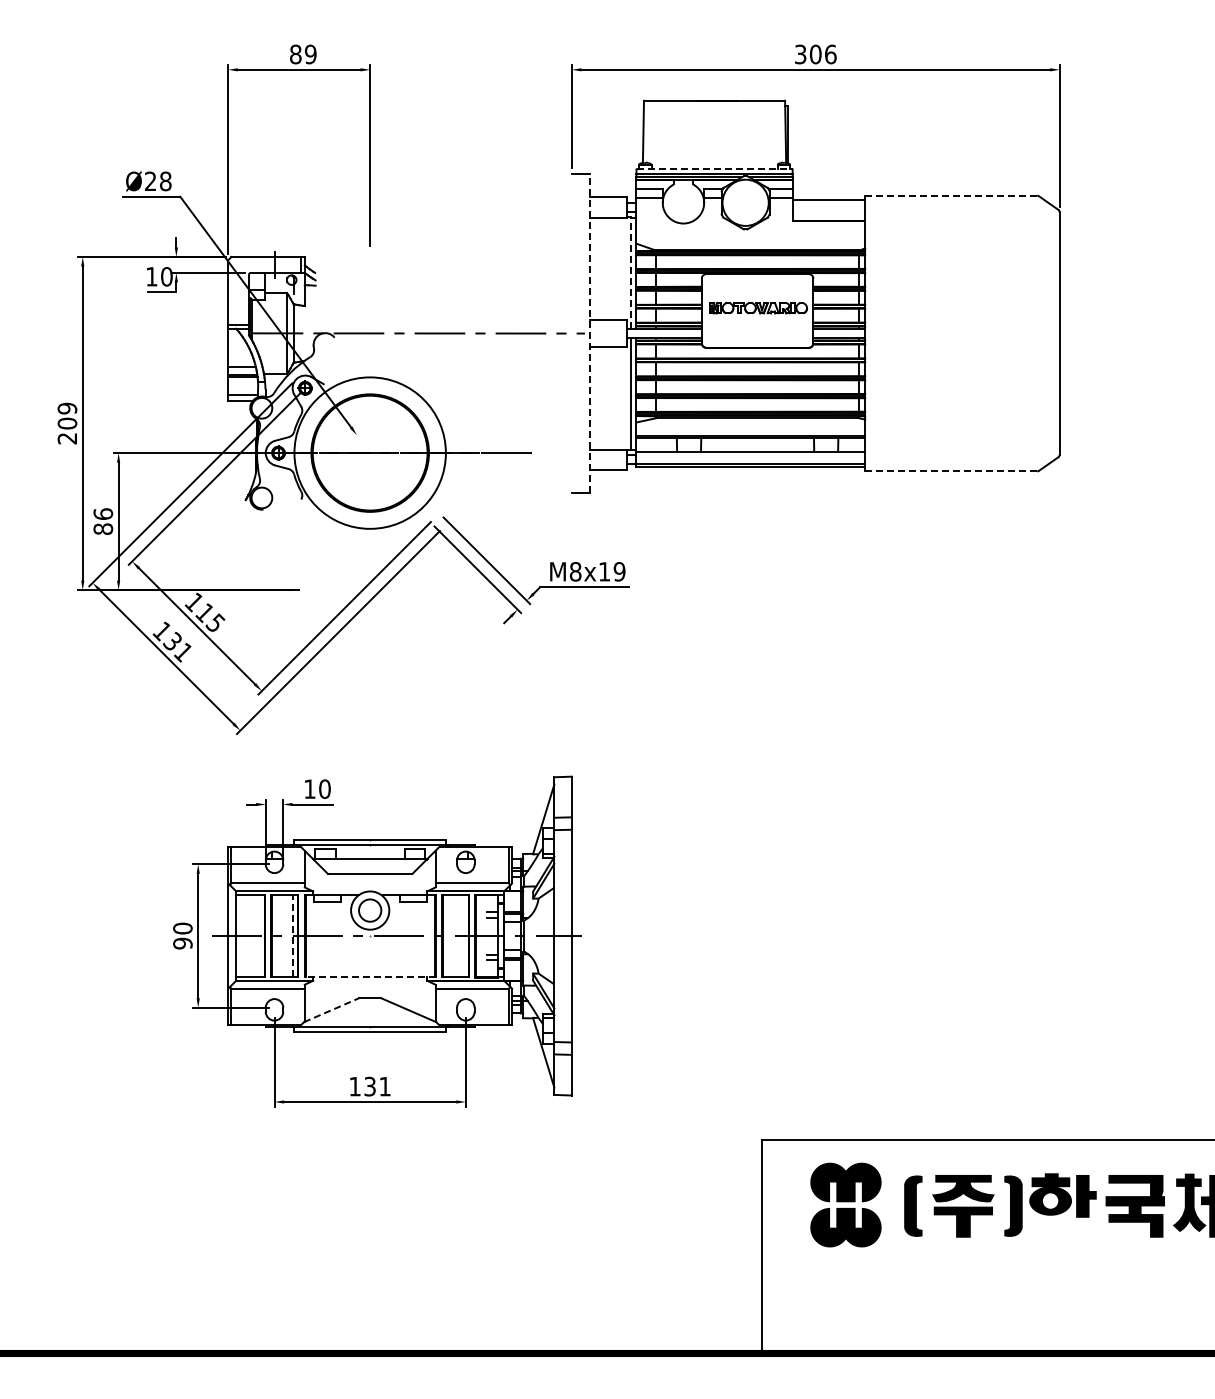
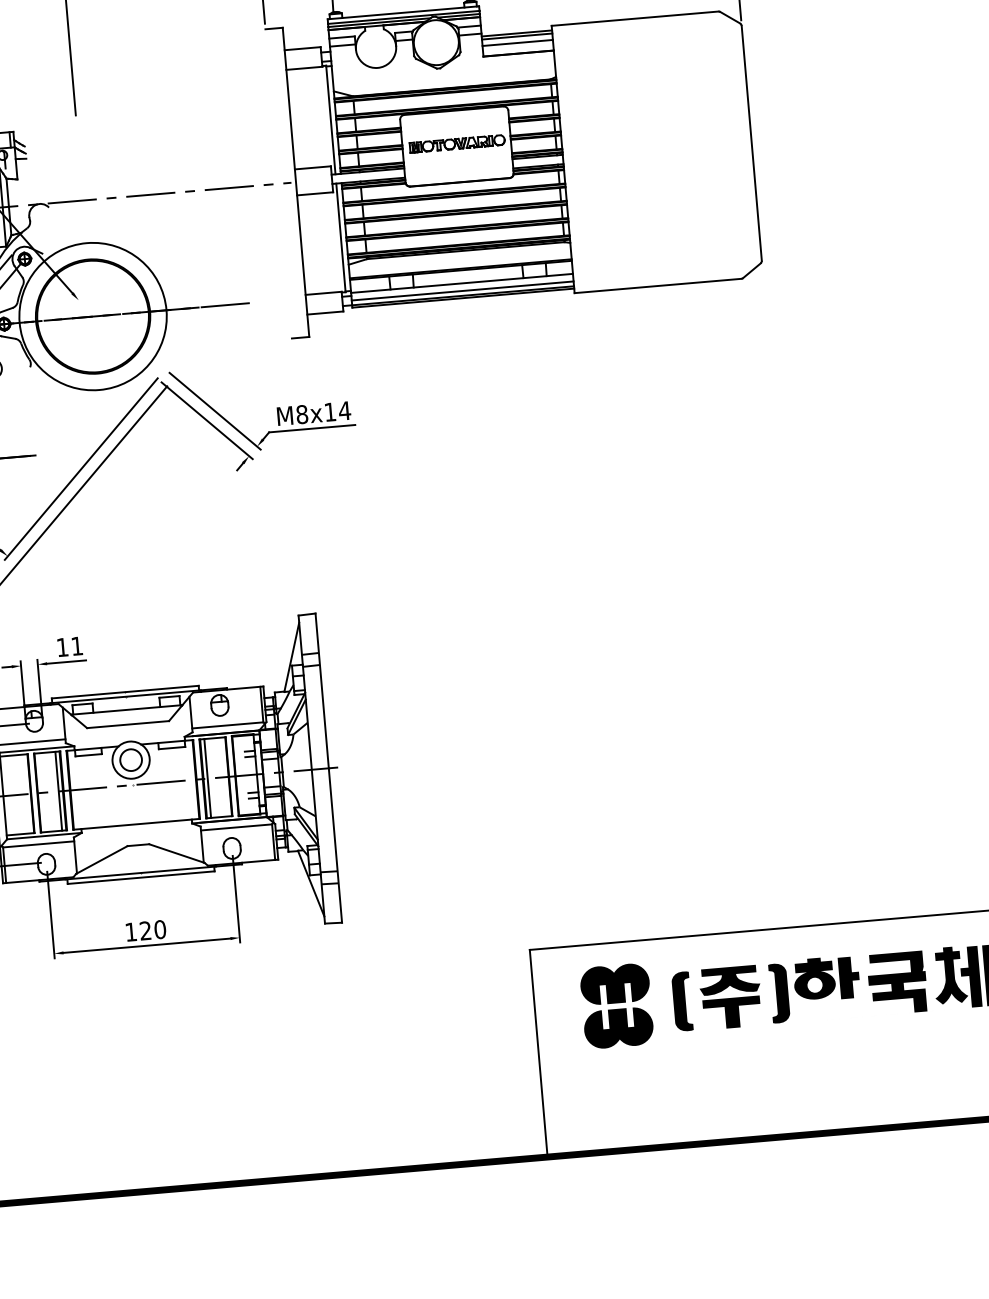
line: (715, 169) -> (404, 12), dashed -> solid
line: (951, 195) -> (635, 18), dashed -> solid
line: (828, 203) -> (516, 36), added
line: (828, 210) -> (517, 43), added
line: (630, 272) -> (330, 119), dashed -> solid
line: (589, 333) -> (295, 182), dashed -> solid
line: (750, 459) -> (462, 291), added
line: (951, 471) -> (658, 286), dashed -> solid
text: (619, 571) -> (344, 410), M8x19 -> M8x14
text: (324, 788) -> (76, 645), 10 -> 11
line: (446, 935) -> (207, 777), added
line: (293, 936) -> (58, 791), dashed -> solid
line: (369, 976) -> (135, 824), dashed -> solid
line: (331, 1010) -> (101, 860), dashed -> solid
text: (377, 1086) -> (152, 930), 131 -> 120

